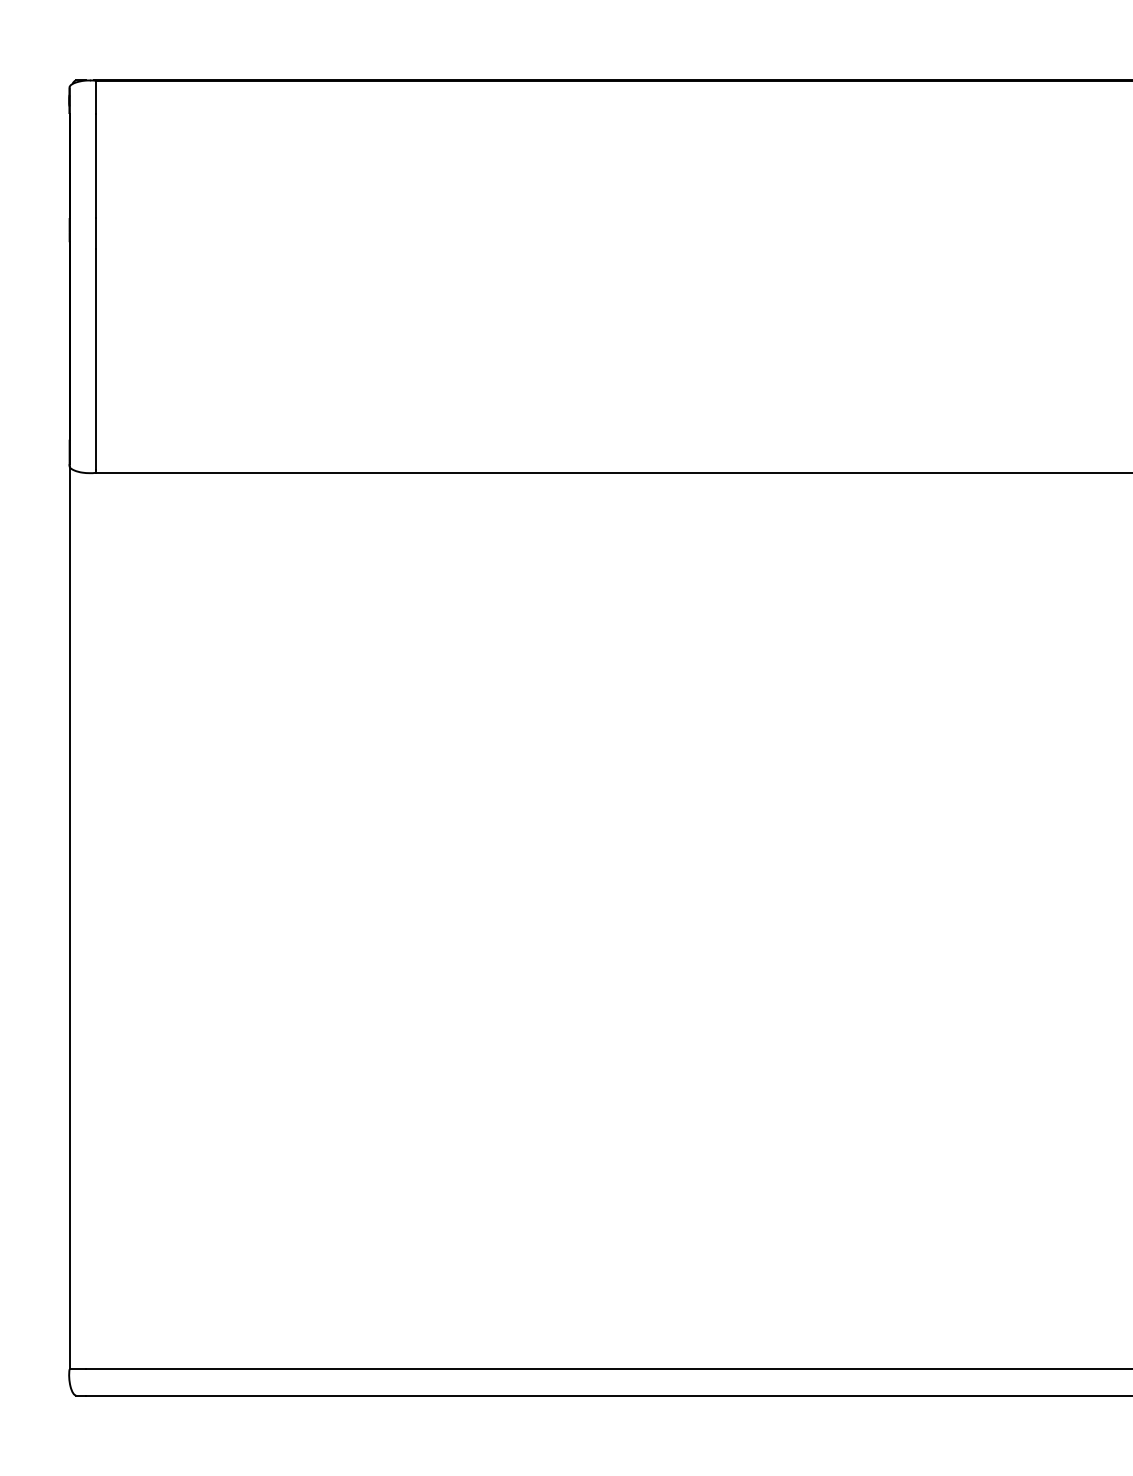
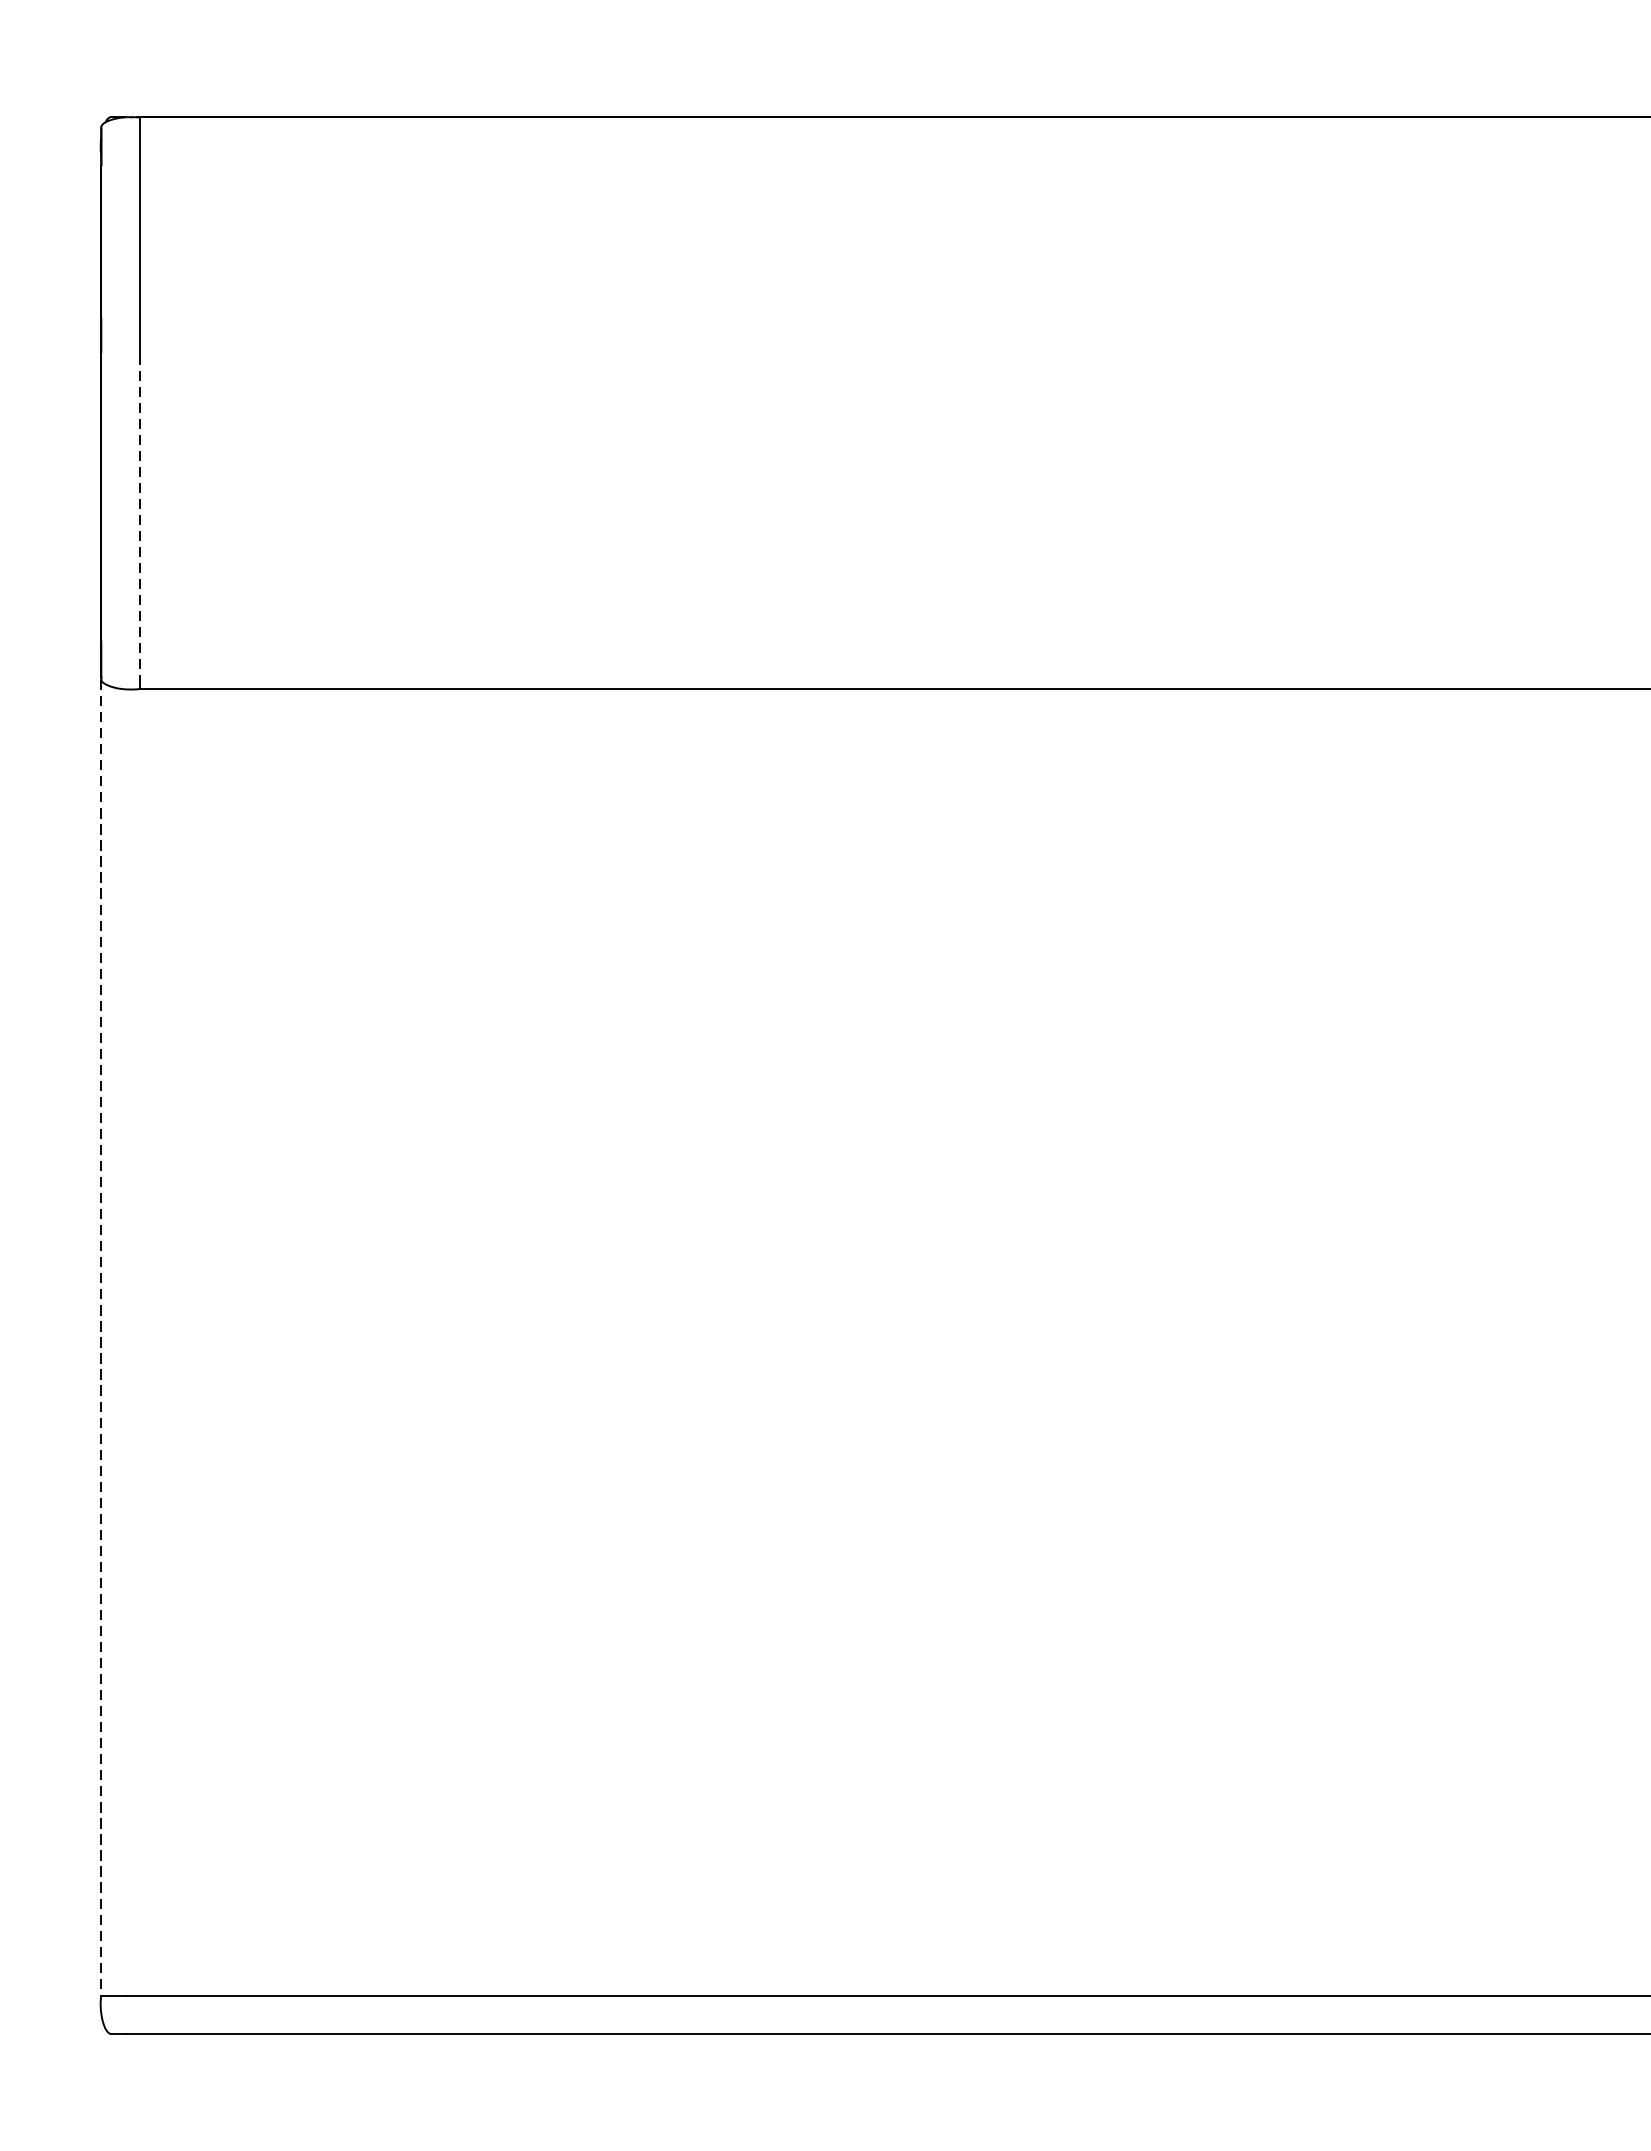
line: (95, 359) -> (139, 523), solid -> dashed
line: (69, 918) -> (101, 1338), solid -> dashed

